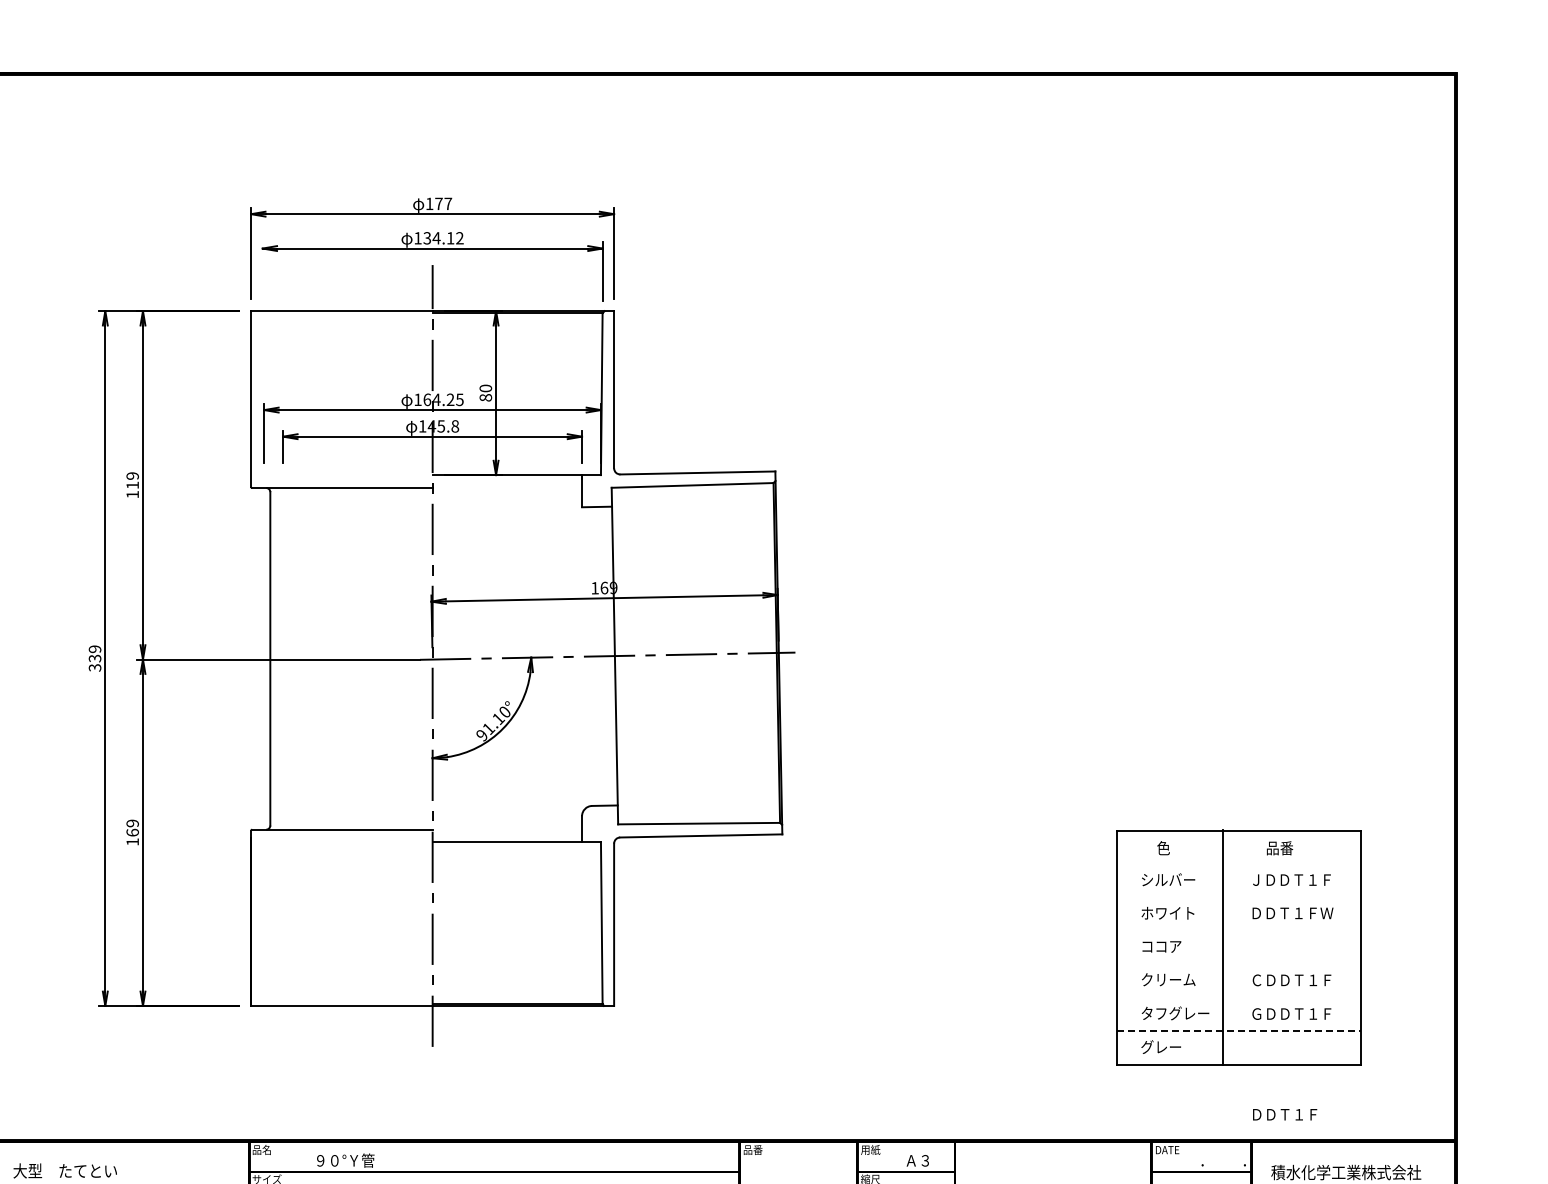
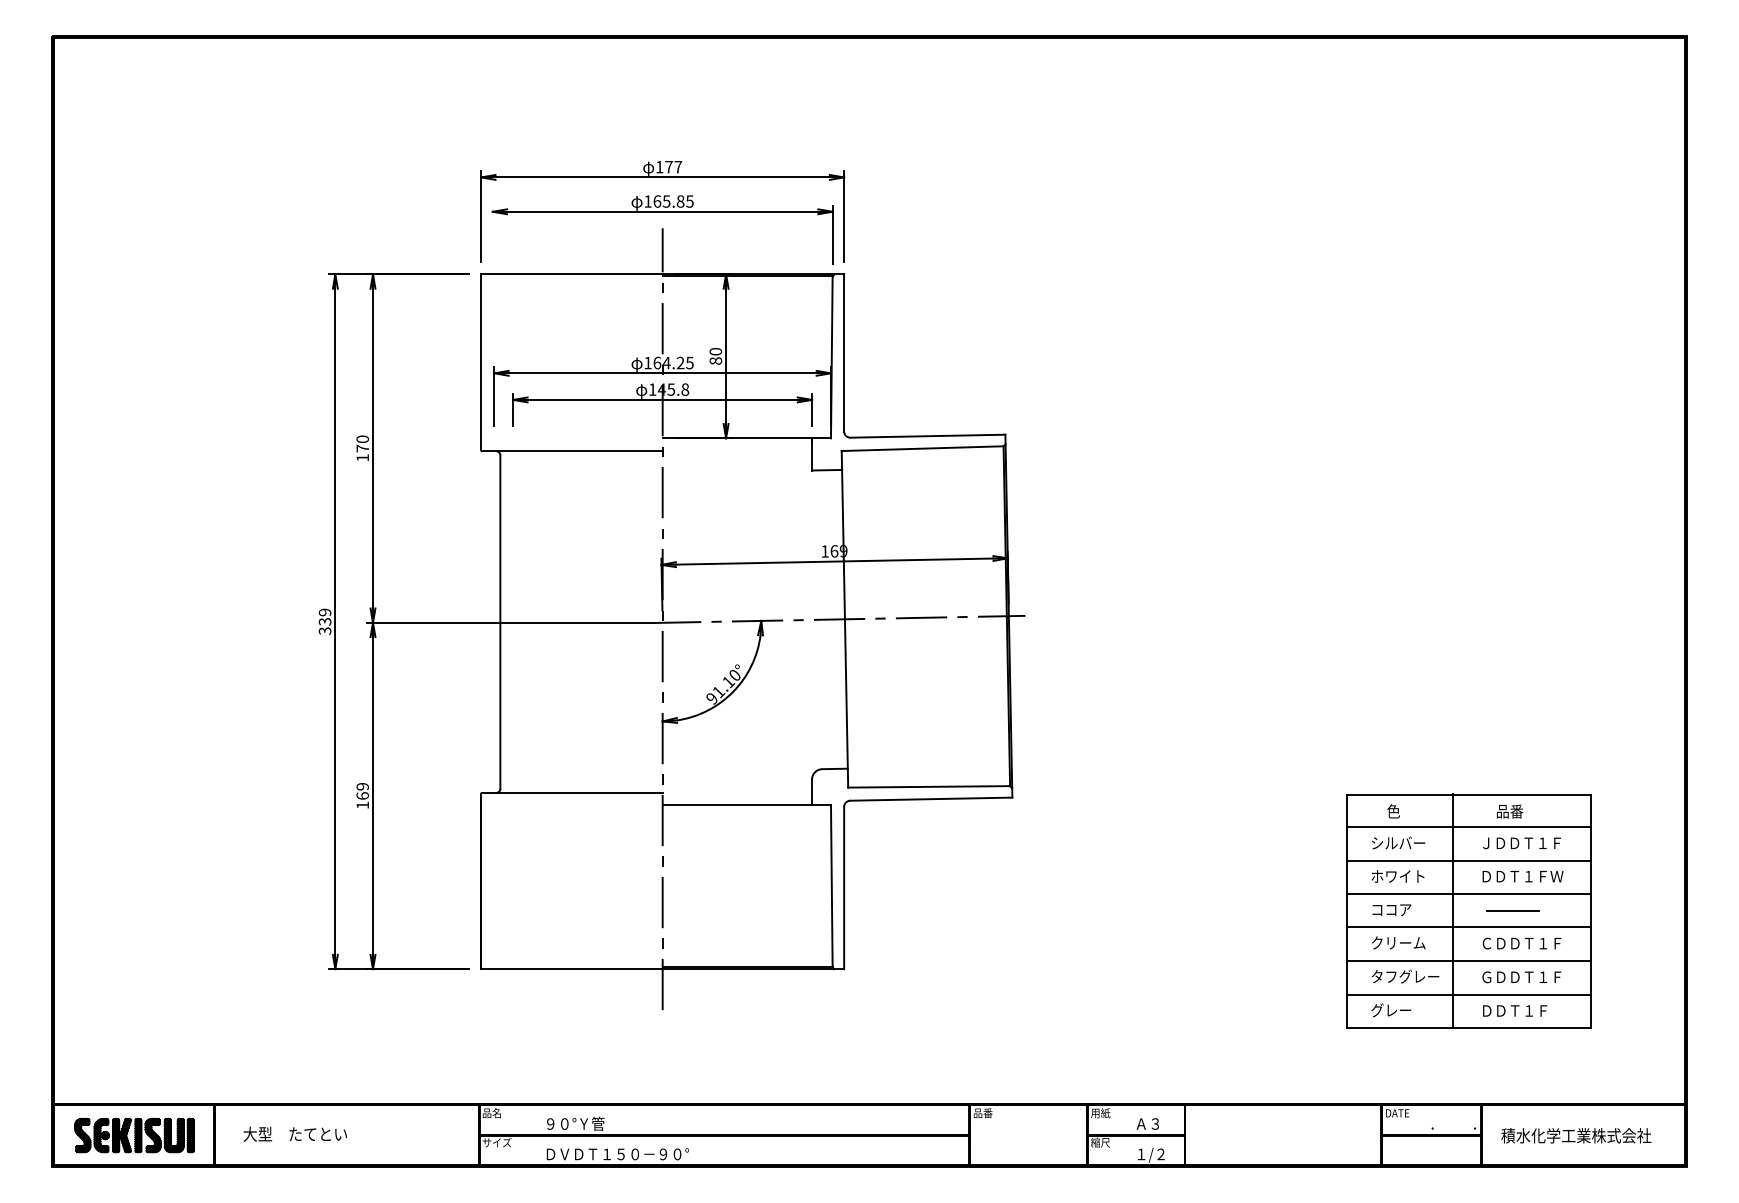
text: (443, 238) -> (673, 201), 134.12 -> 165.85
text: (132, 480) -> (362, 443), 119 -> 170
line: (1238, 864) -> (1468, 827), added
line: (1238, 898) -> (1468, 861), added
line: (1238, 931) -> (1468, 894), added
line: (1282, 948) -> (1512, 911), added
line: (1238, 964) -> (1468, 927), added
line: (1238, 997) -> (1468, 960), added
line: (1239, 1031) -> (1469, 994), dashed -> solid
text: (1285, 1114) -> (1515, 1010), moved

